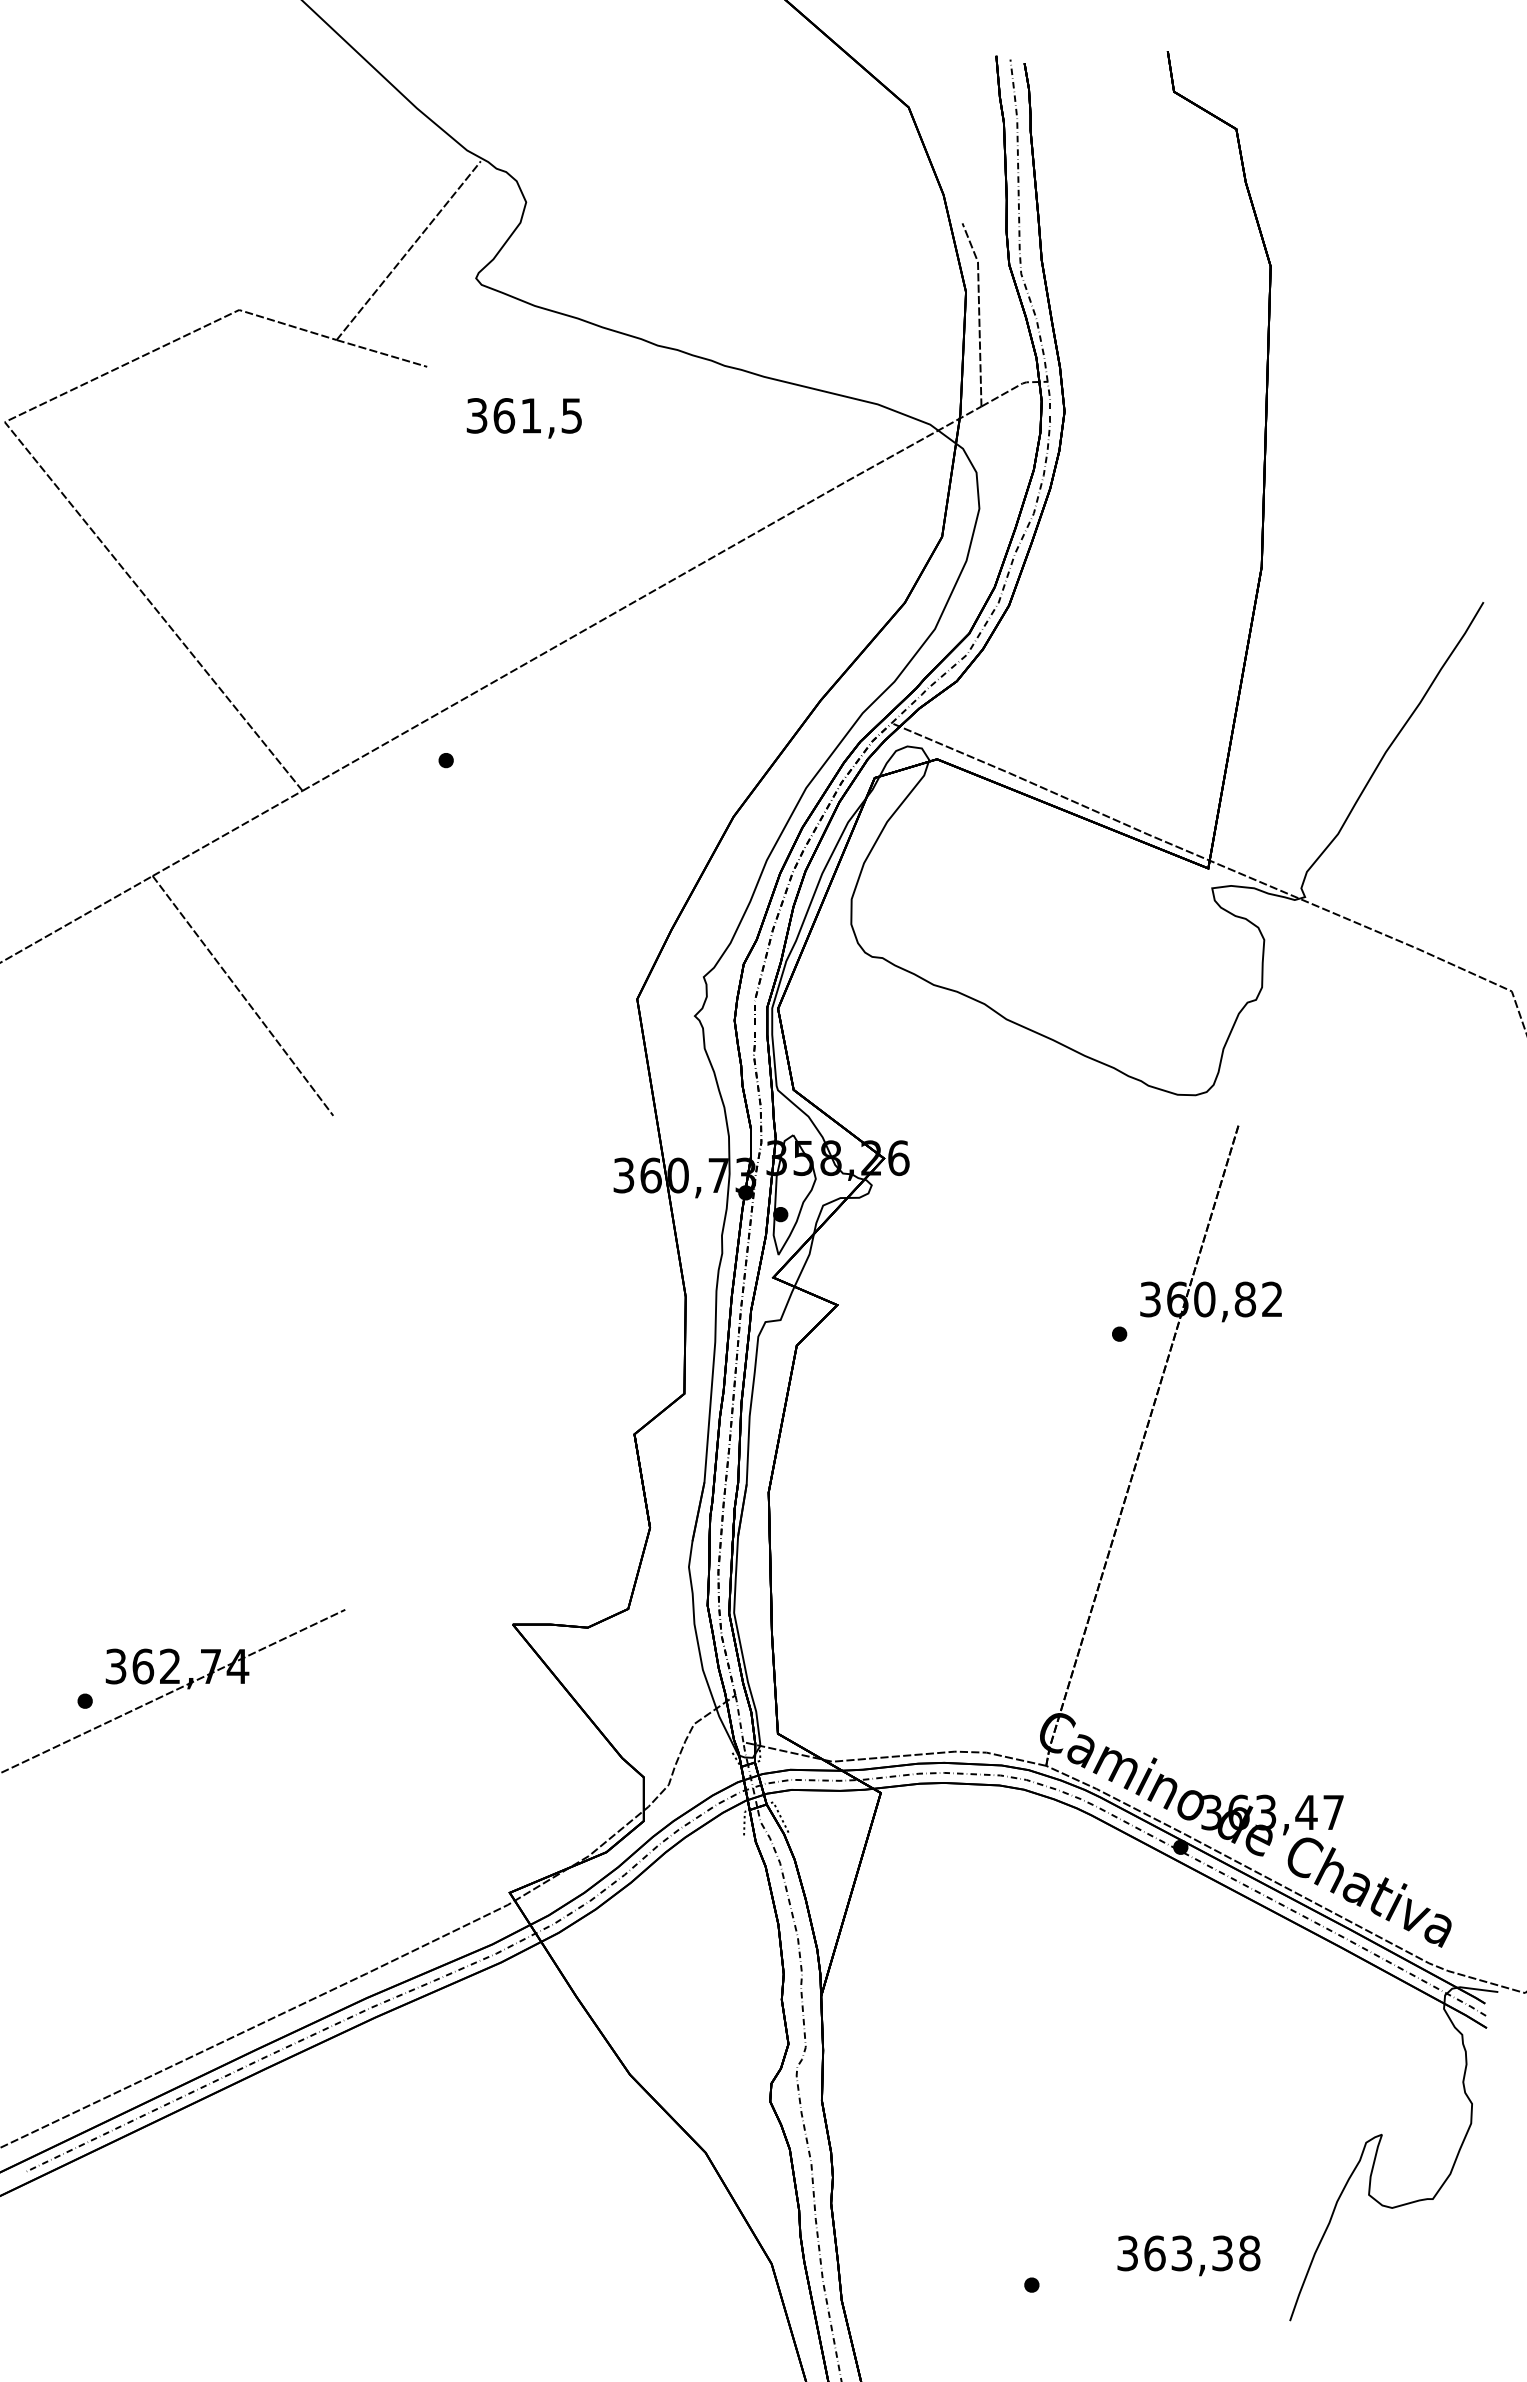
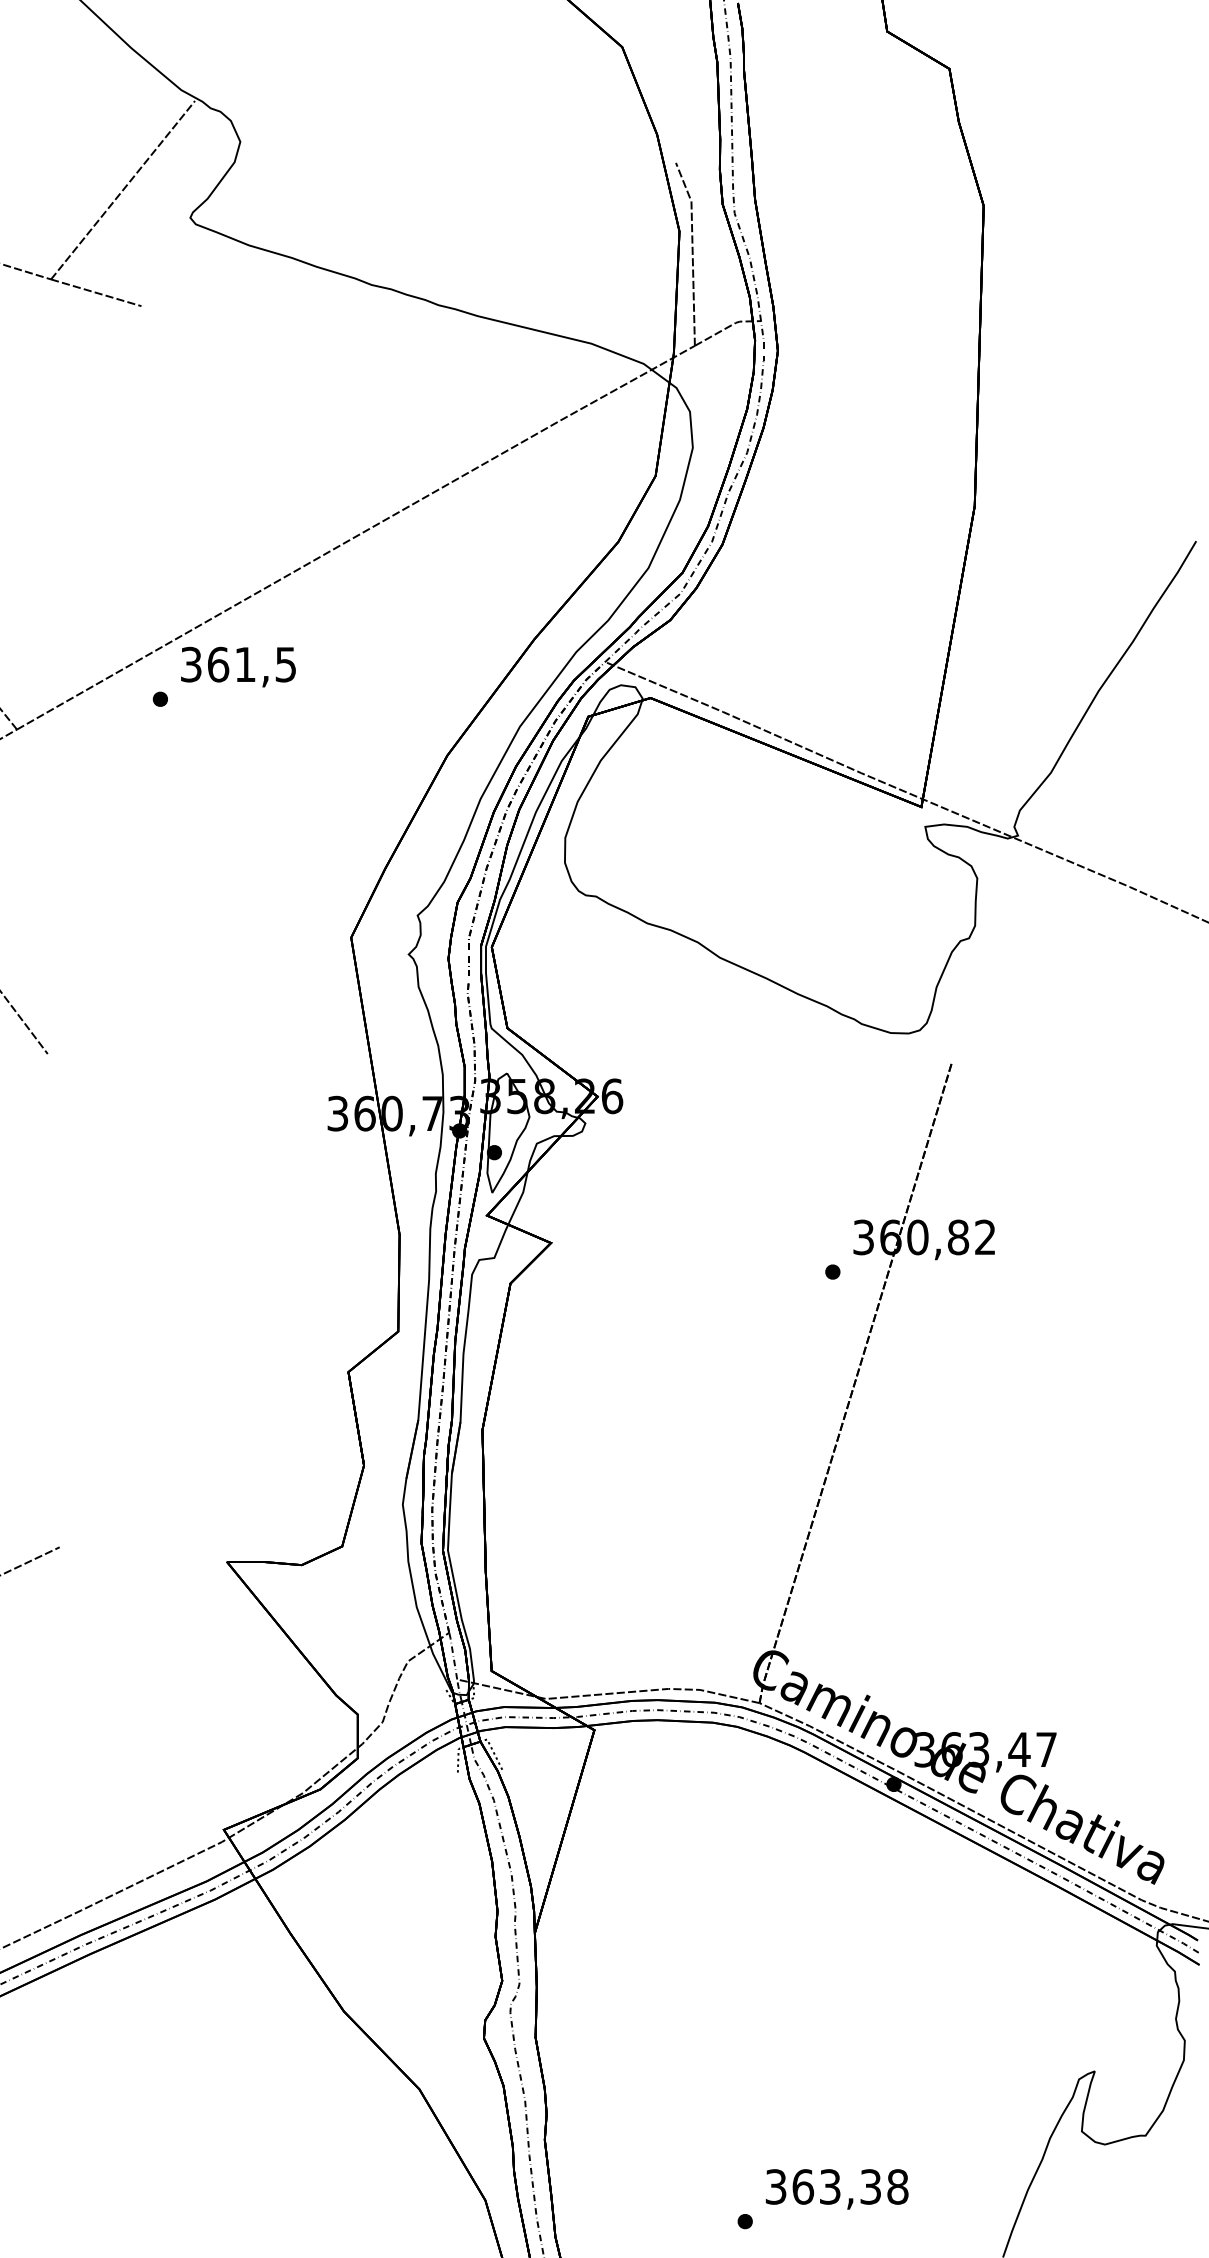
text: (523, 418) -> (237, 667), moved
text: (1188, 2255) -> (836, 2189), moved

